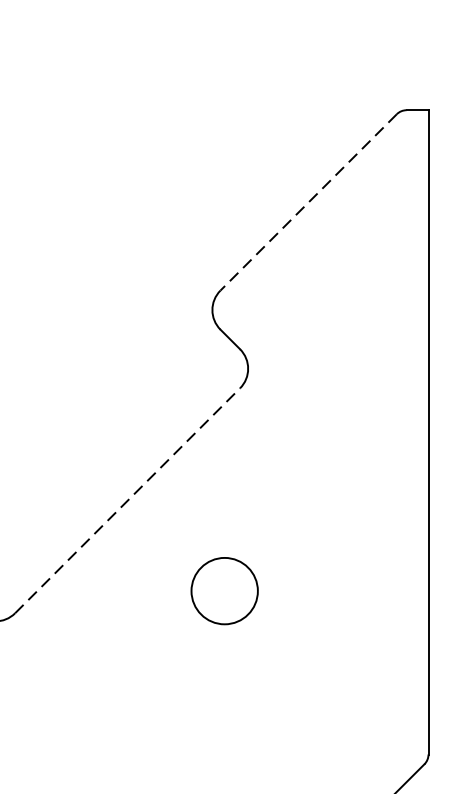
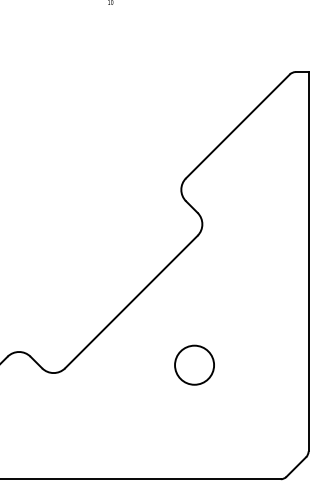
line: (307, 202) -> (237, 126), dashed -> solid
line: (127, 501) -> (131, 302), dashed -> solid
circle: (224, 589) -> (194, 364), moved

